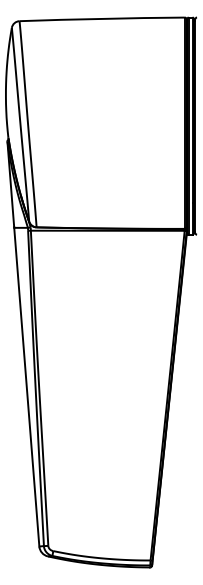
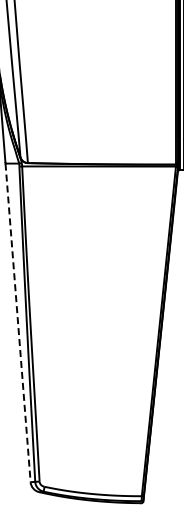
line: (26, 387) -> (17, 323), solid -> dashed

